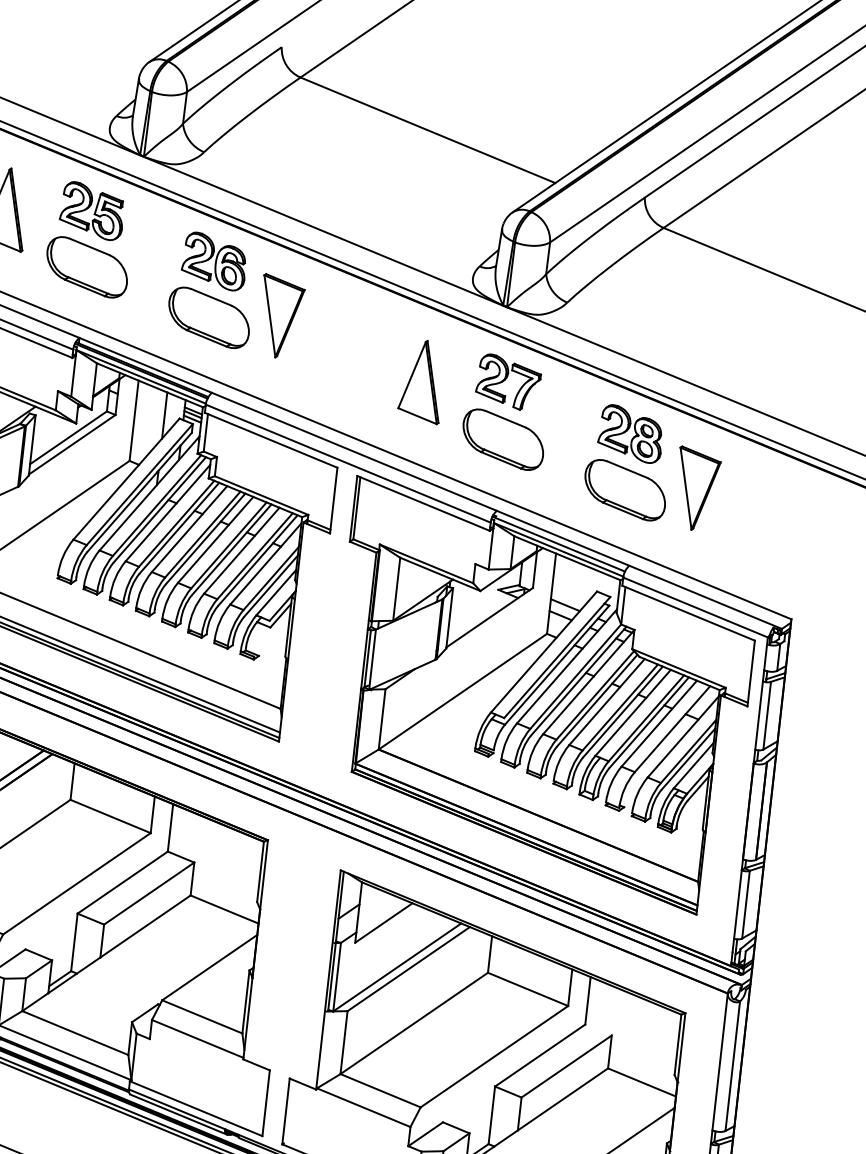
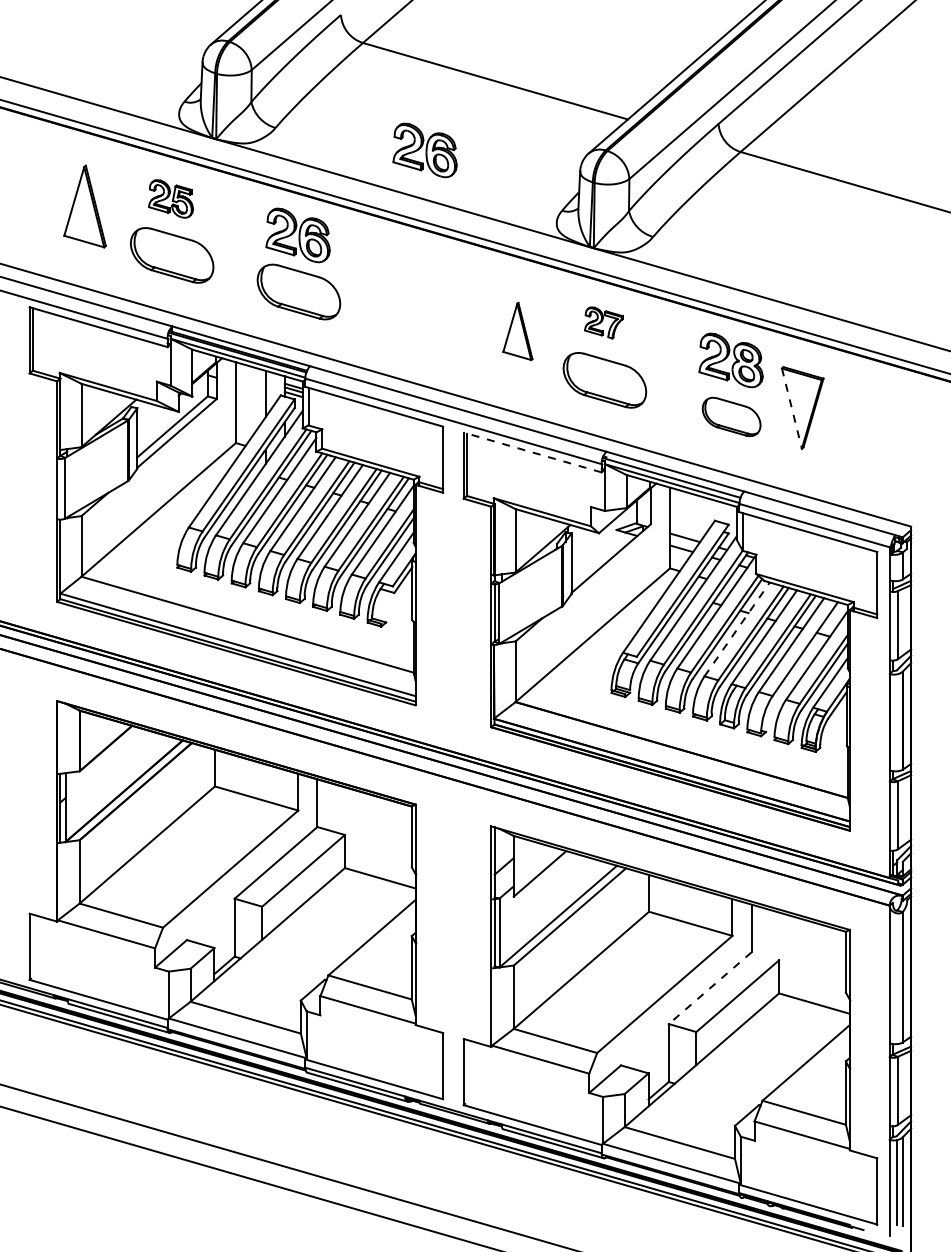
part: (349, 191) -> (424, 150), added
part: (91, 210) -> (170, 198), size x0.7
part: (280, 316) -> (369, 282), removed
part: (421, 381) -> (517, 331), size x0.7
part: (508, 382) -> (603, 322), size x0.6
part: (625, 489) -> (731, 416), size x0.7
line: (686, 489) -> (792, 409), solid -> dashed
line: (423, 503) -> (532, 452), solid -> dashed
line: (607, 702) -> (737, 629), solid -> dashed
line: (540, 1055) -> (710, 988), solid -> dashed

